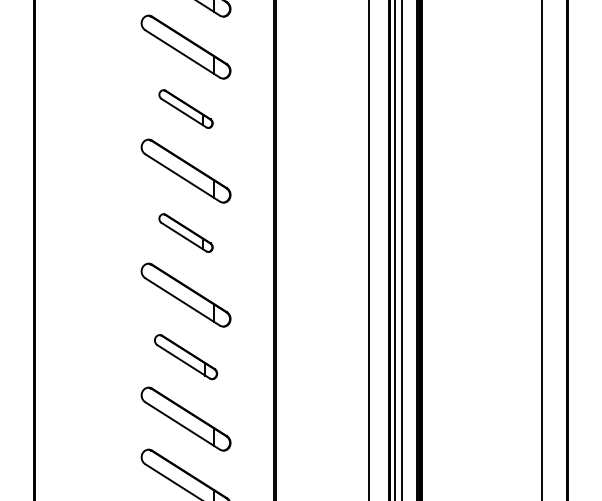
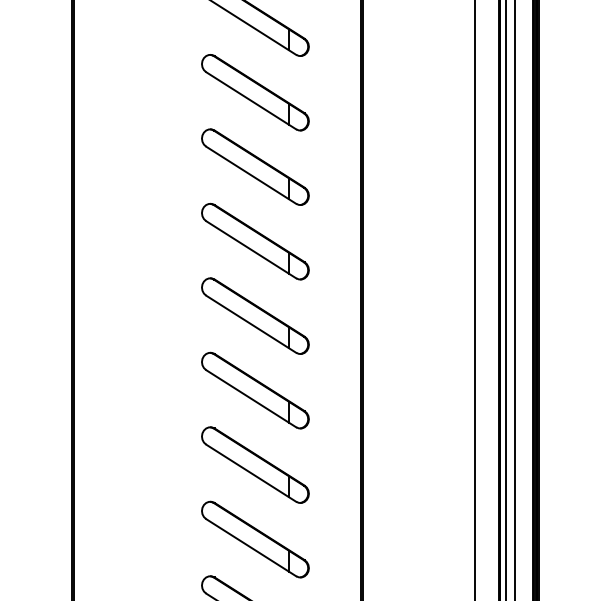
part: (185, 108) -> (254, 166), size x1.67
part: (185, 232) -> (254, 315), size x1.67
part: (185, 356) -> (254, 464), size x1.43

